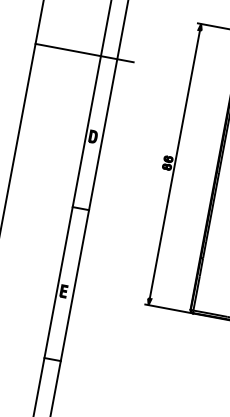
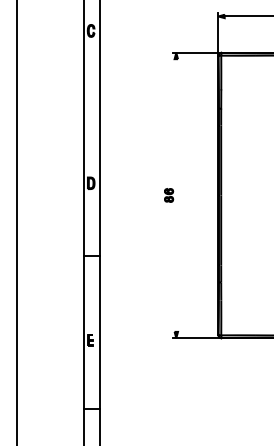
line: (84, 52) -> (67, 102), removed
line: (175, 164) -> (176, 195), removed

